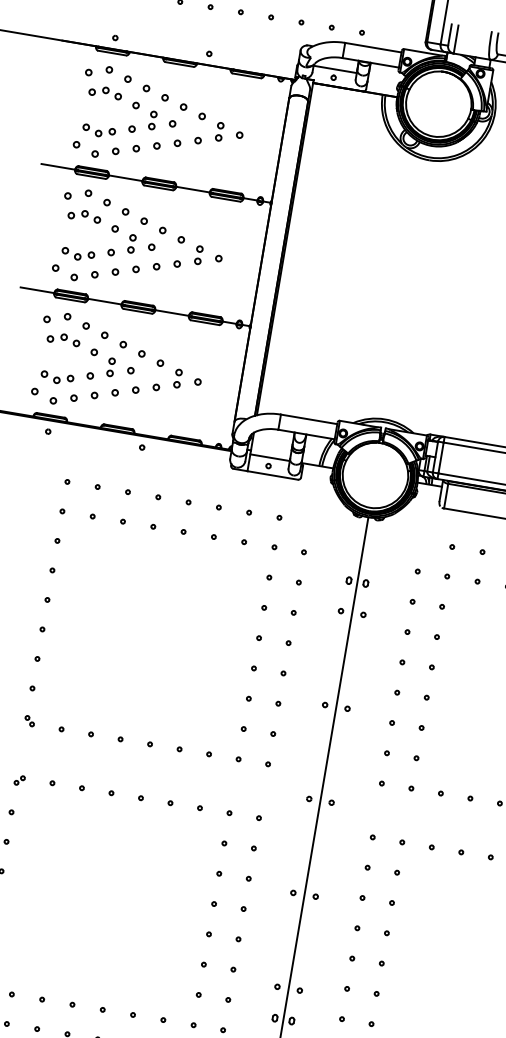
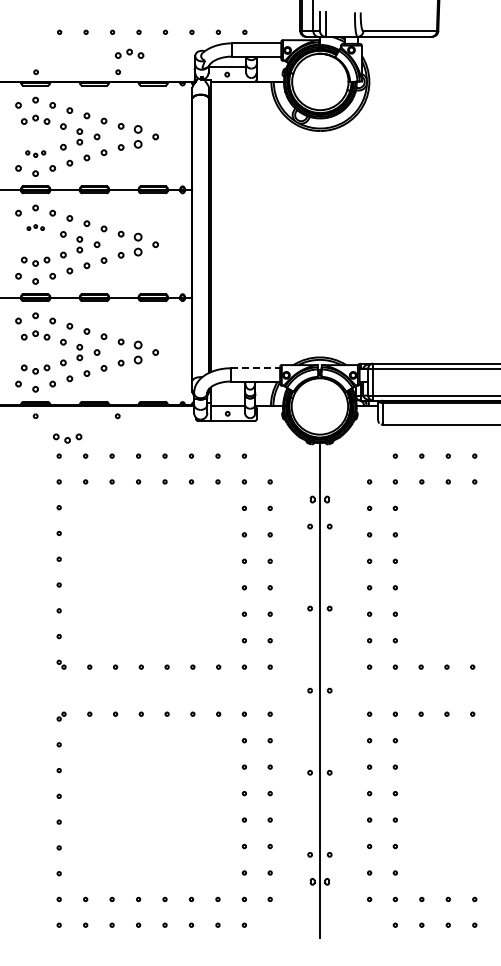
part: (225, 34) -> (129, 53), added
part: (220, 131) -> (138, 136), size x1.4
part: (98, 132) -> (35, 154), size x0.7
part: (84, 215) -> (35, 227), size x0.6
part: (199, 255) -> (138, 244), size x1.4
part: (178, 378) -> (138, 352), size x1.4
line: (309, 419) -> (255, 368), solid -> dashed
part: (80, 463) -> (67, 438), added

